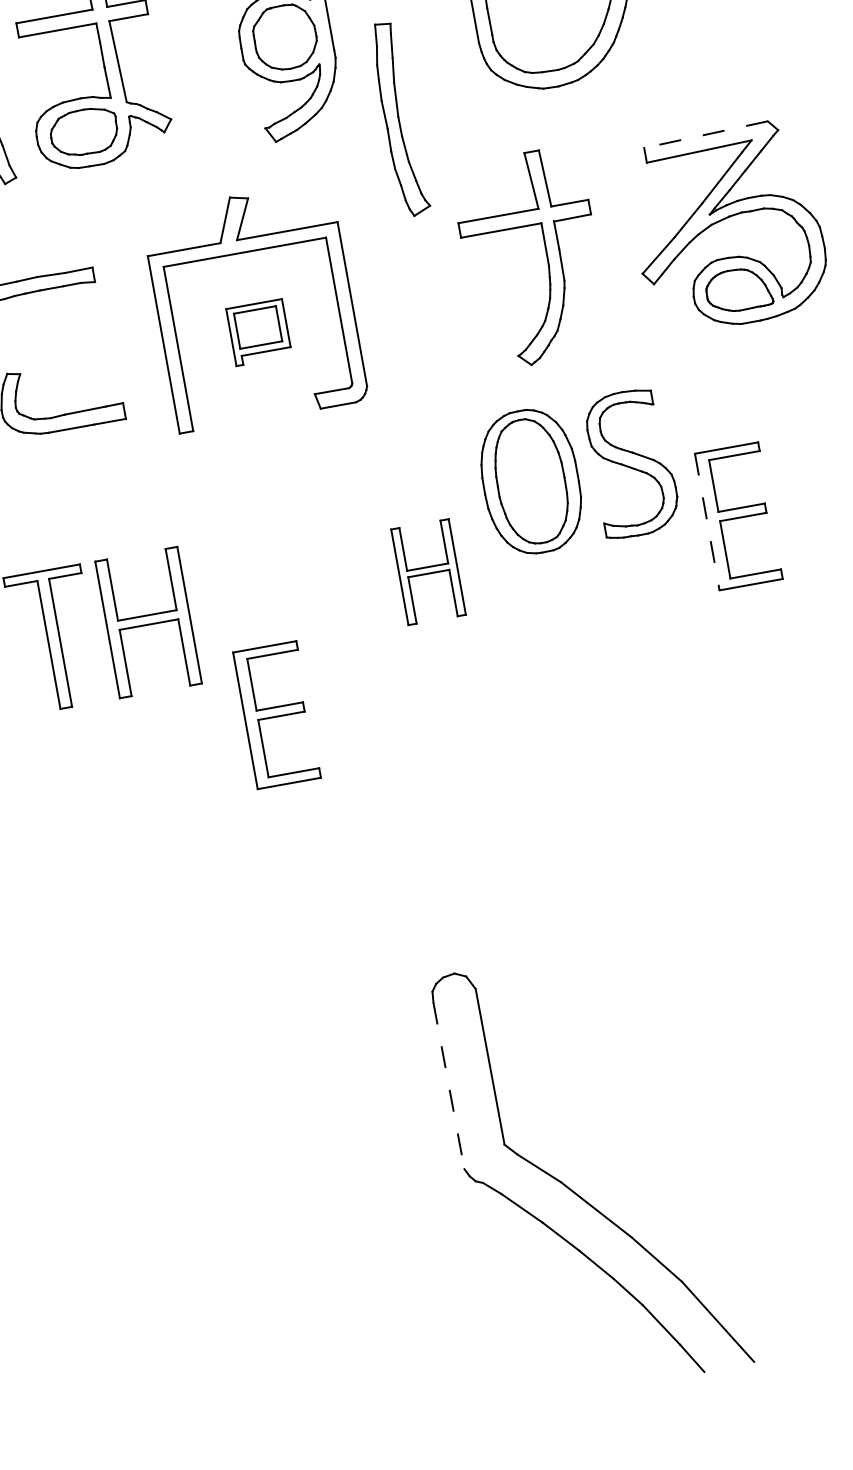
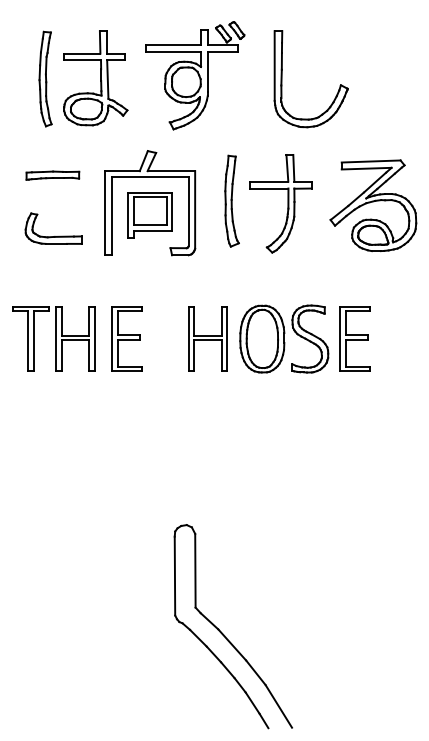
part: (398, 118) -> (231, 200), moved
line: (704, 134) -> (370, 161), dashed -> solid
part: (257, 333) -> (149, 215), size x1.67
part: (577, 472) -> (284, 338), moved
line: (706, 523) -> (339, 339), dashed -> solid
part: (427, 571) -> (207, 338), size x1.43
part: (276, 714) -> (126, 338), moved
line: (448, 1086) -> (174, 576), dashed -> solid

